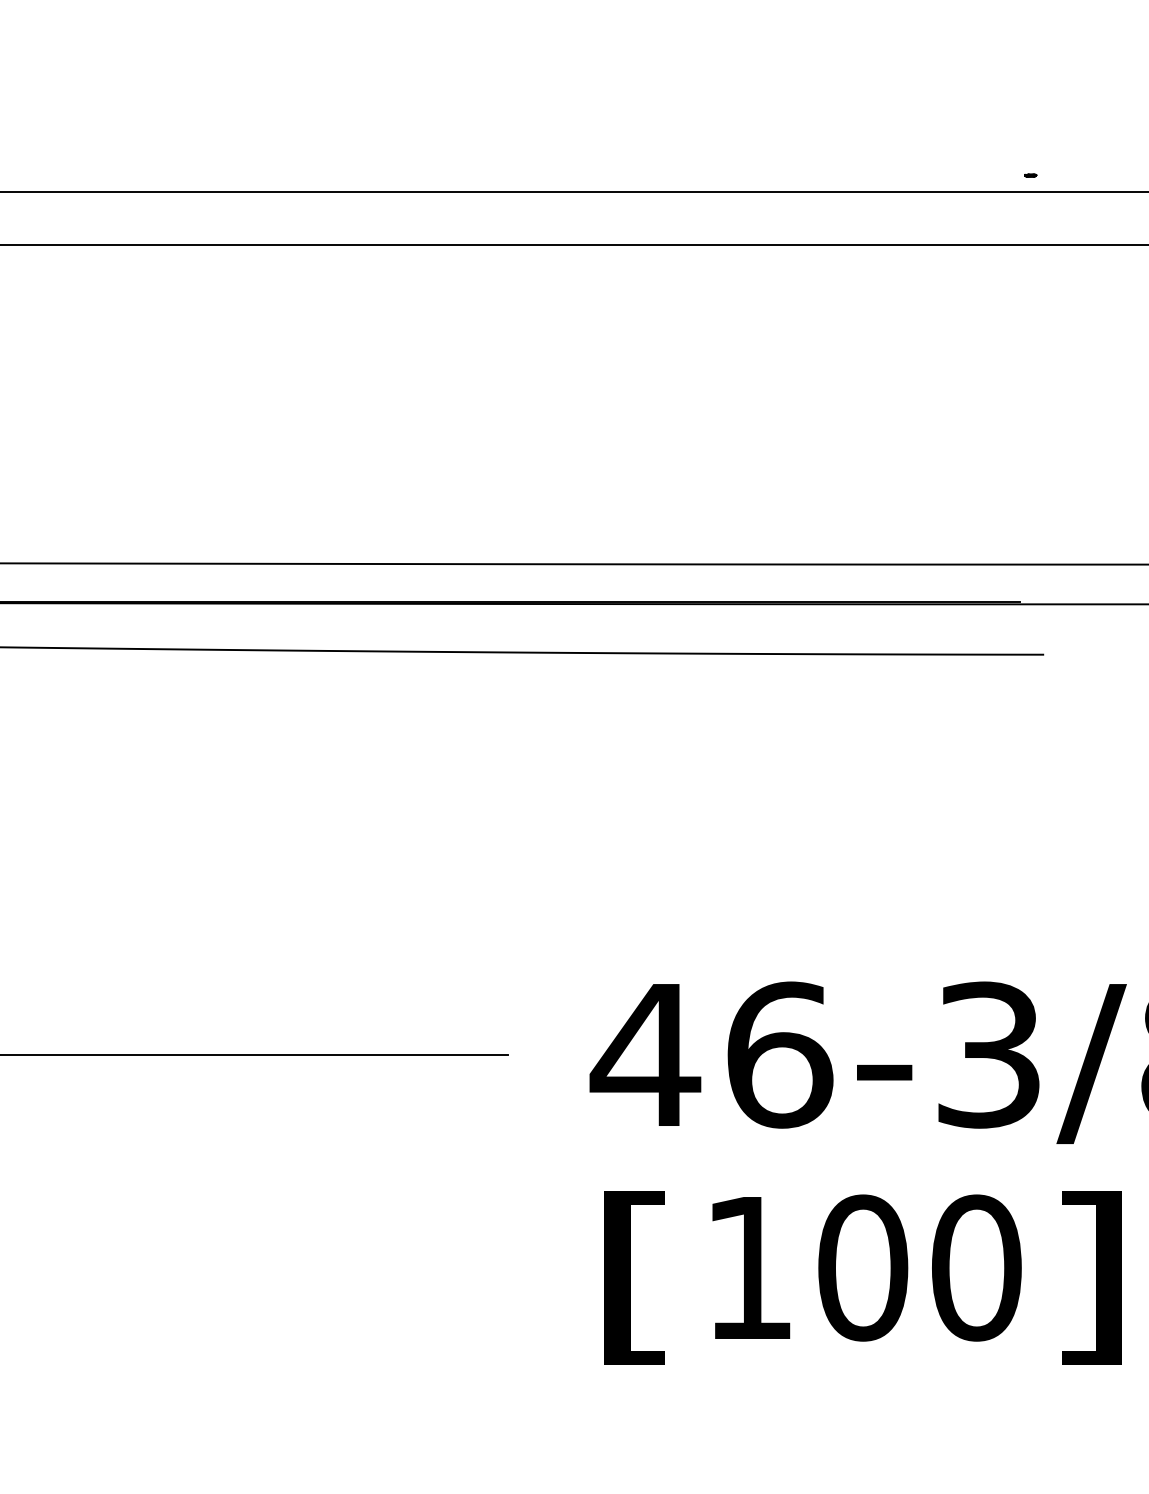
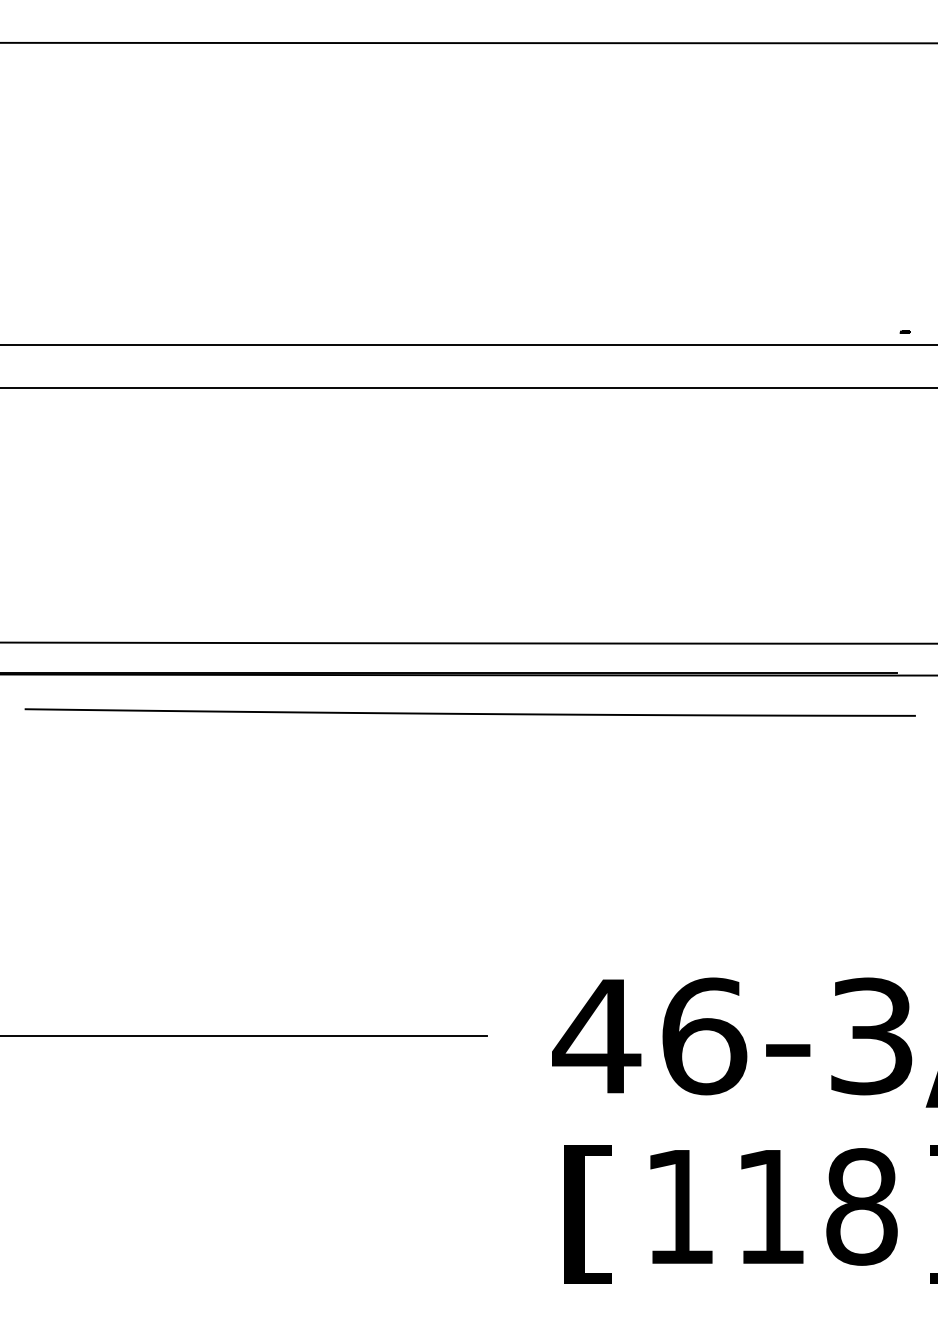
text: (919, 1267) -> (816, 1206), 100 -> 118

